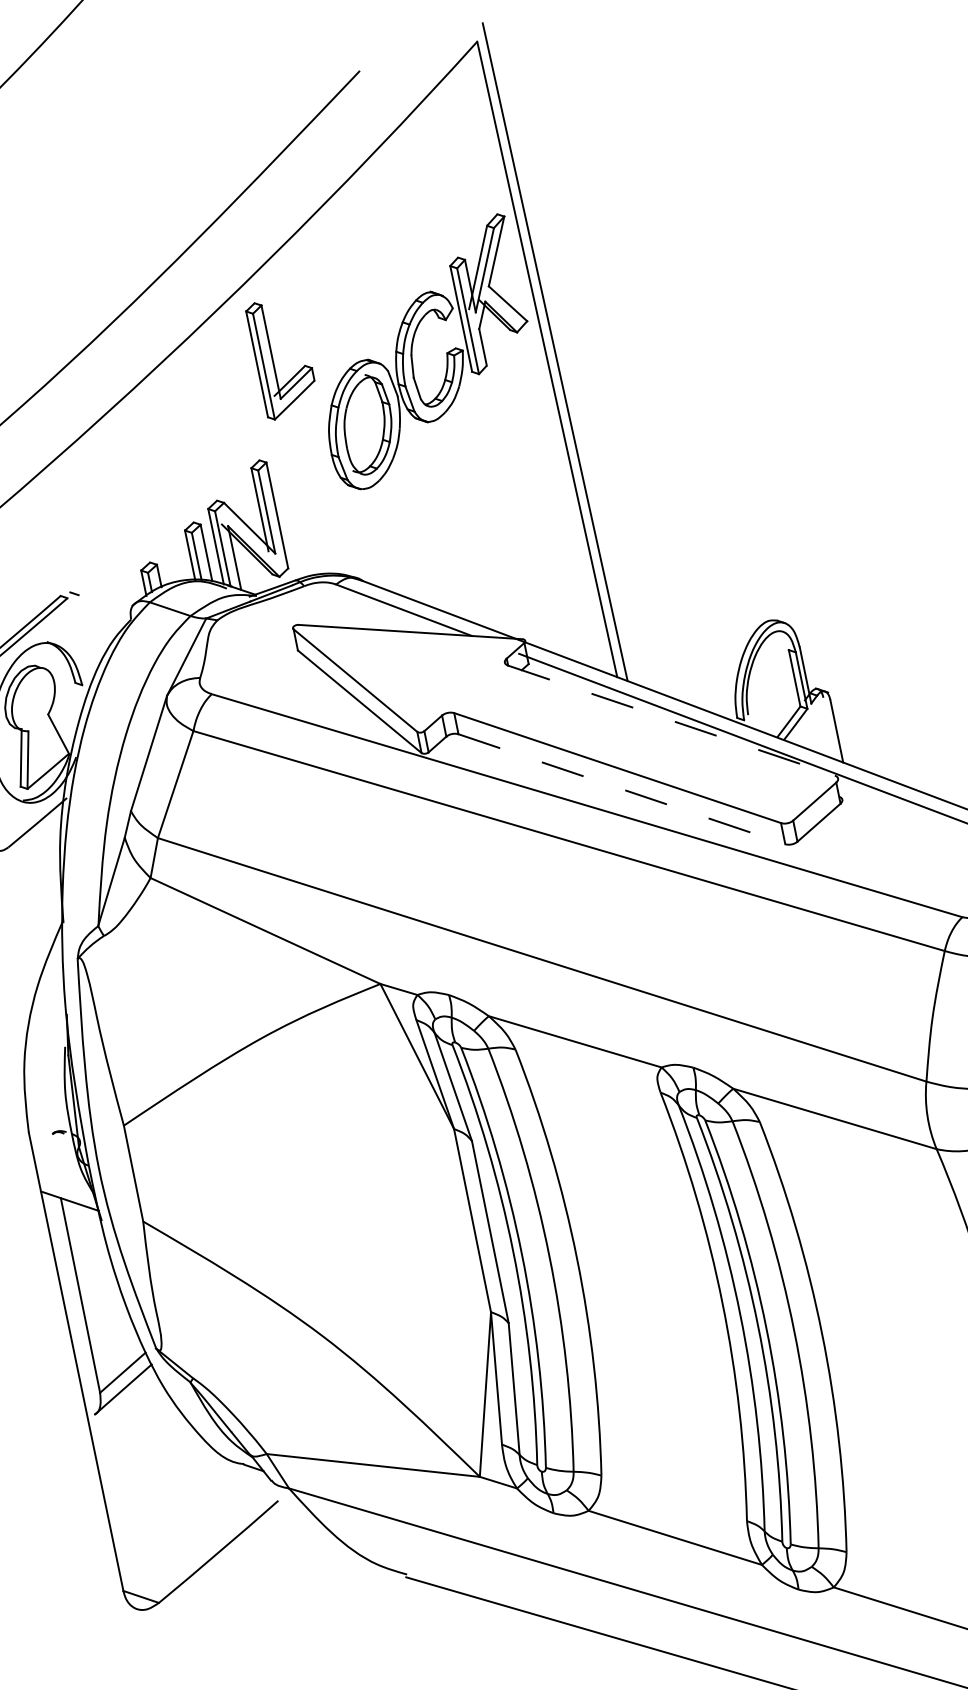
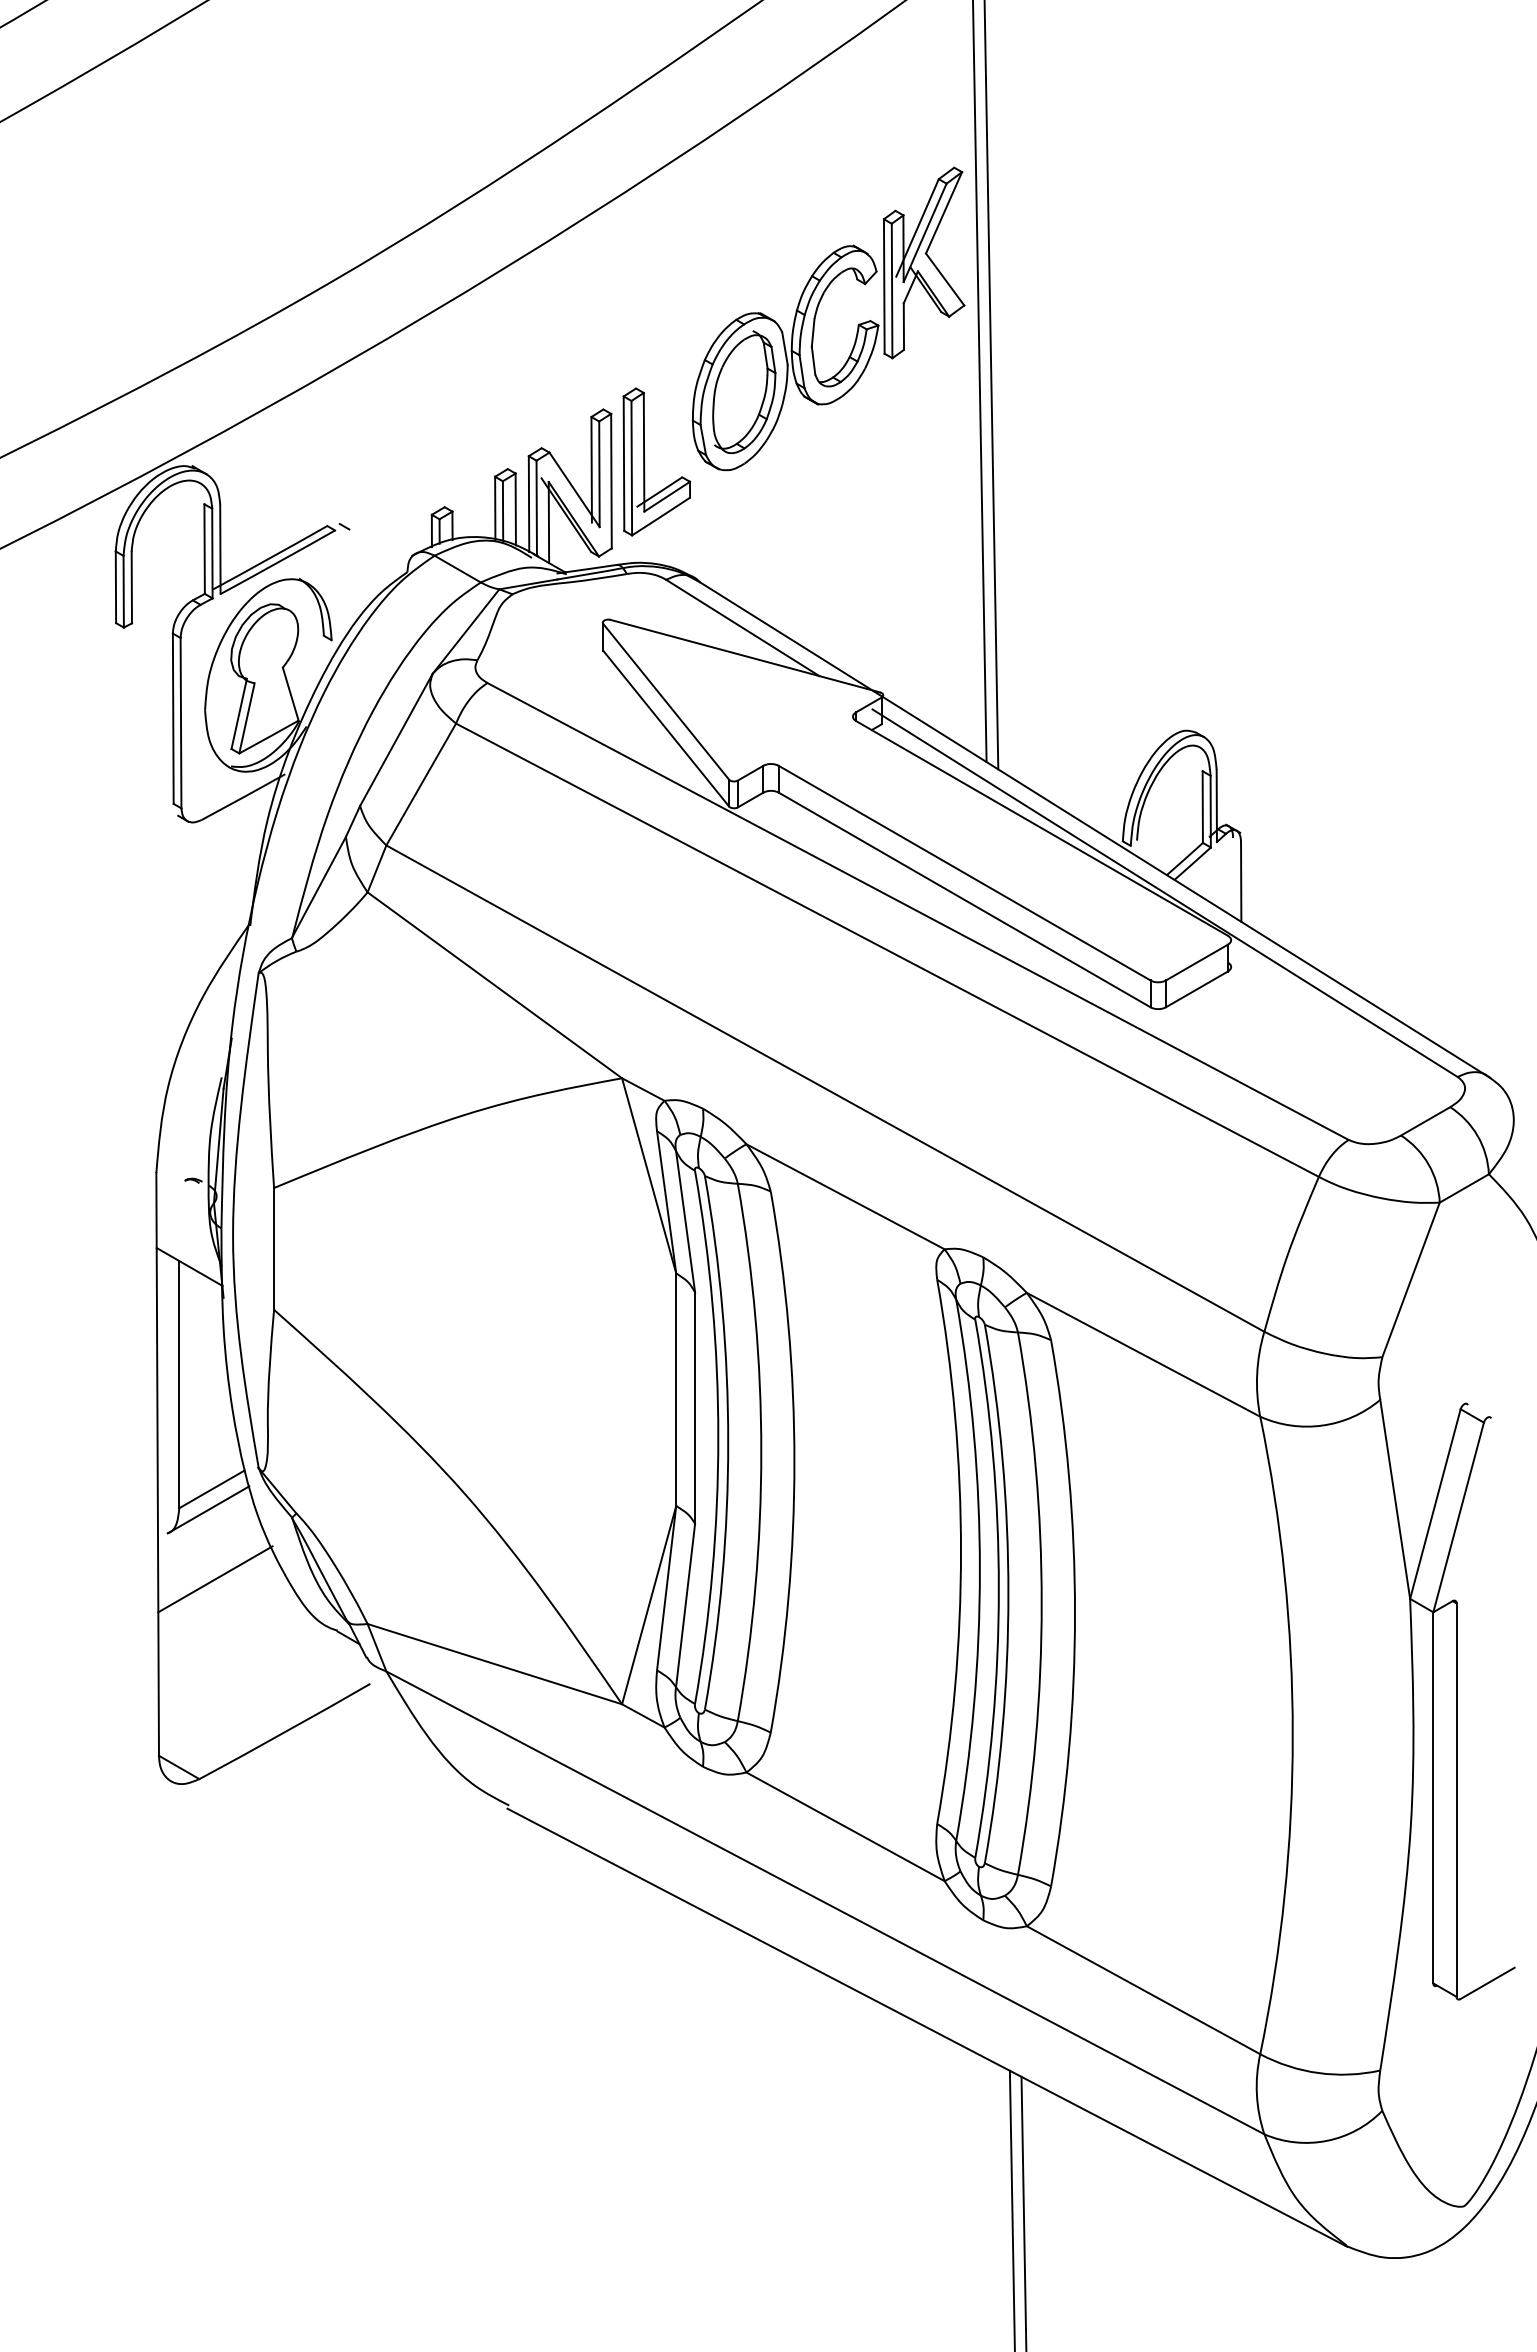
part: (272, 359) -> (644, 461), moved
line: (671, 720) -> (1042, 828), dashed -> solid
line: (621, 788) -> (964, 899), dashed -> solid
line: (139, 1443) -> (215, 1579), added

